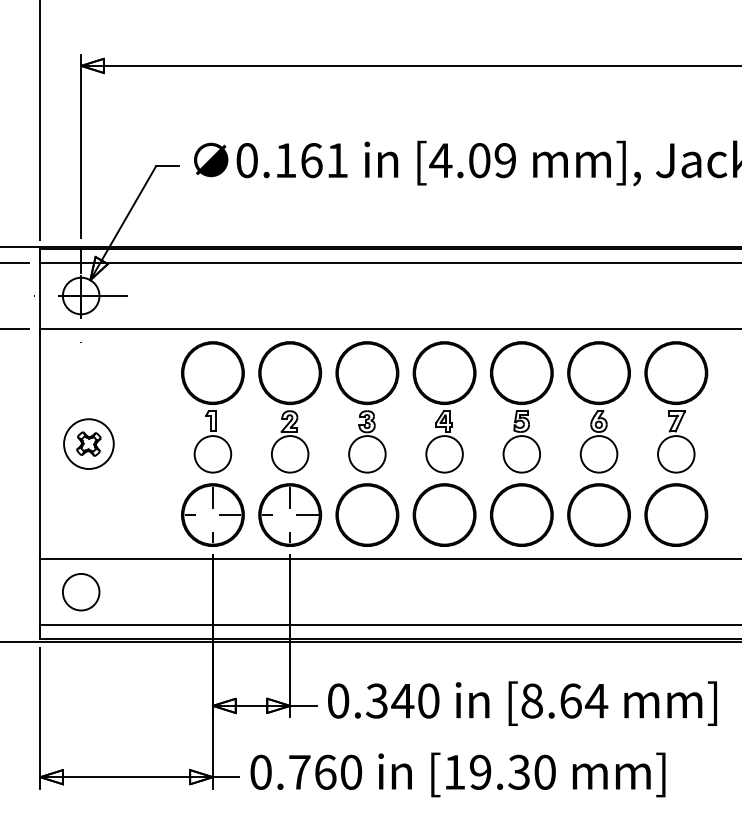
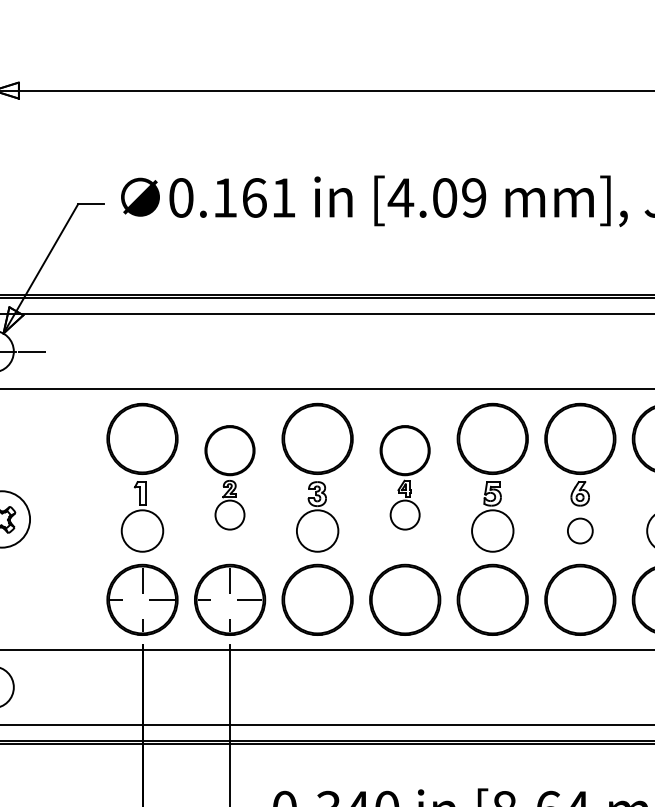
part: (289, 407) -> (229, 477), size x0.7
part: (444, 407) -> (405, 477), size x0.7
circle: (598, 454) -> (579, 531), size x0.6

